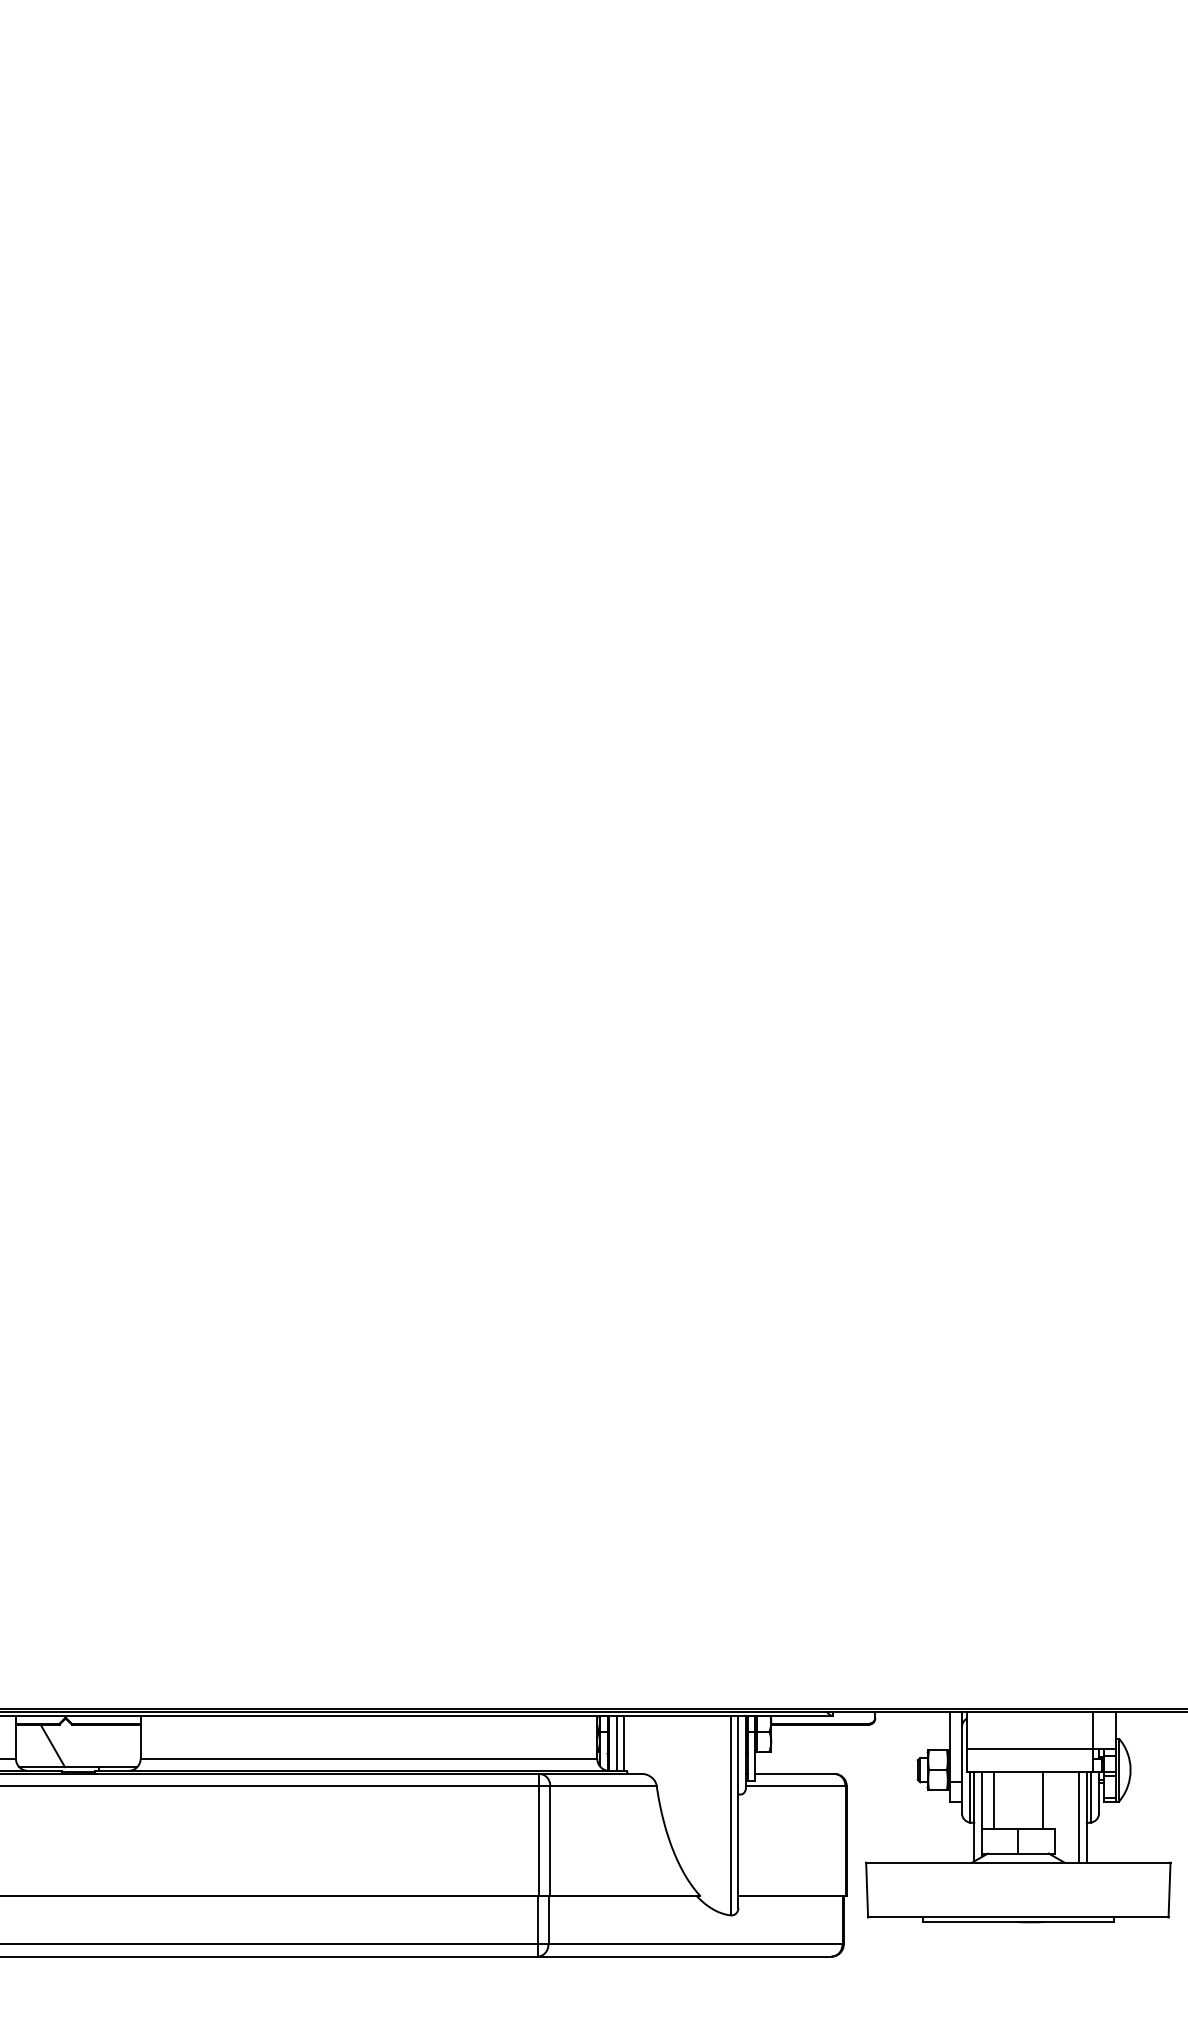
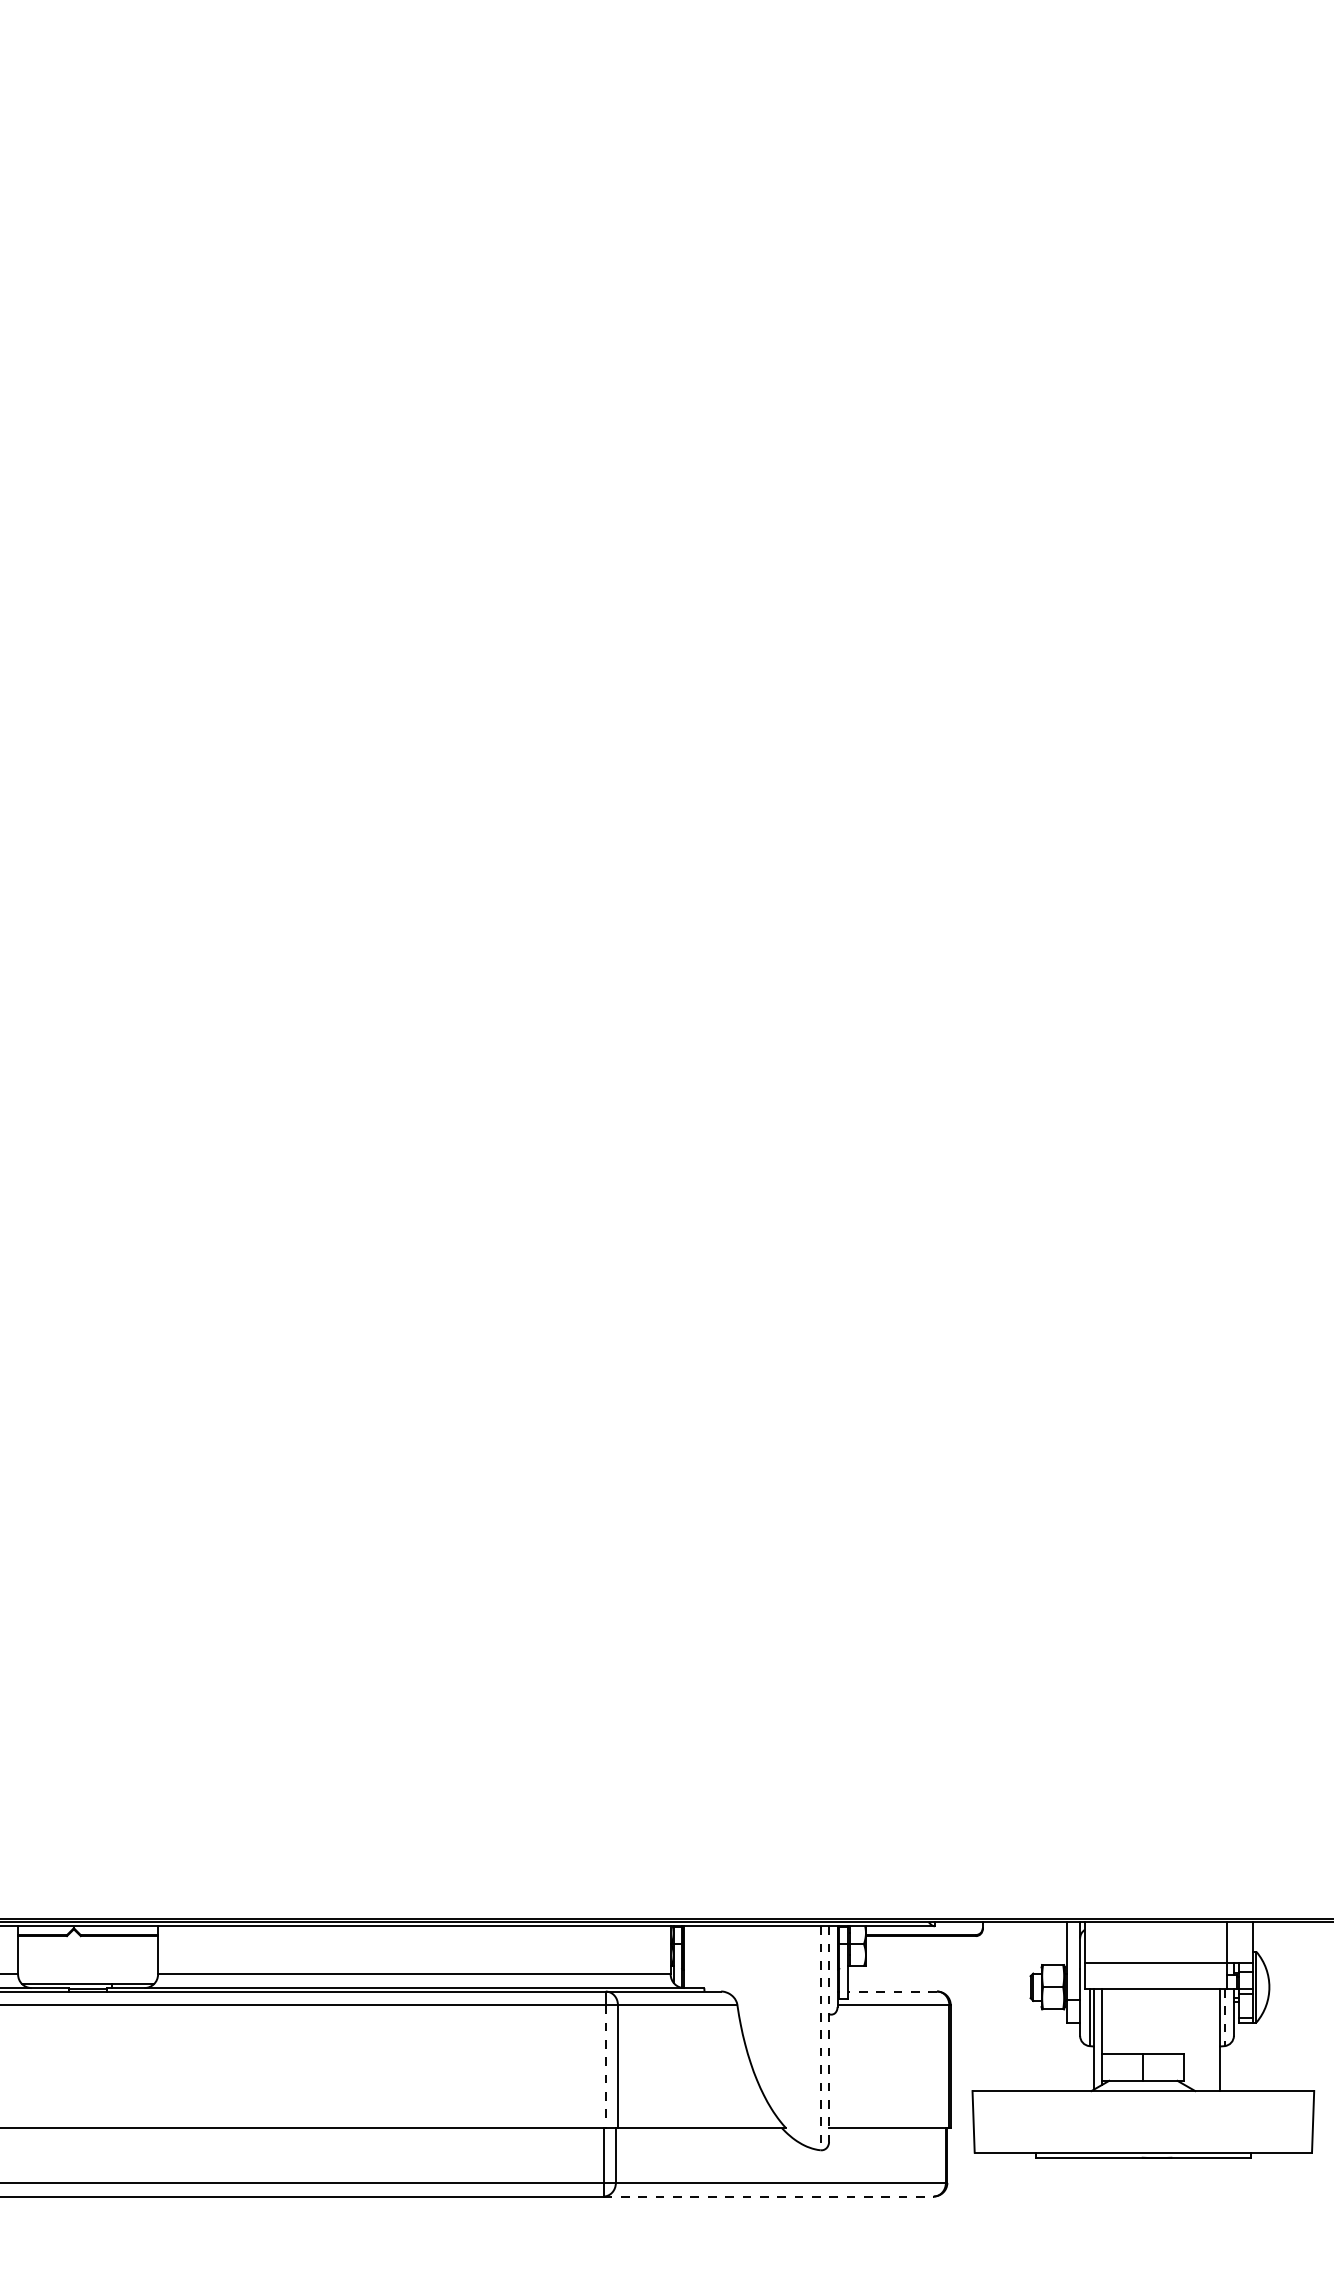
line: (616, 1743) -> (692, 1957), removed
line: (623, 1743) -> (700, 1957), removed
line: (52, 1745) -> (59, 1959), removed
line: (794, 1773) -> (892, 1991), solid -> dashed
line: (1090, 1797) -> (1224, 2017), solid -> dashed
line: (994, 1799) -> (1116, 2020), removed
line: (1042, 1799) -> (1170, 2020), removed
line: (738, 1812) -> (829, 2034), solid -> dashed
line: (730, 1815) -> (820, 2038), solid -> dashed
line: (1079, 1816) -> (1211, 2039), removed
line: (539, 1840) -> (605, 2066), solid -> dashed
line: (685, 1956) -> (769, 2196), solid -> dashed

